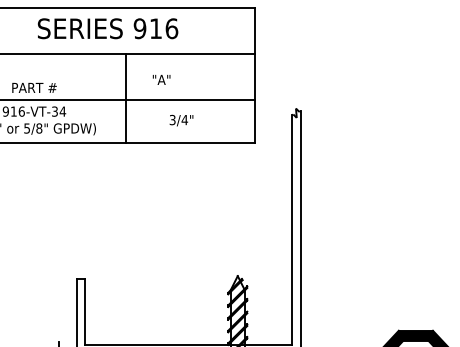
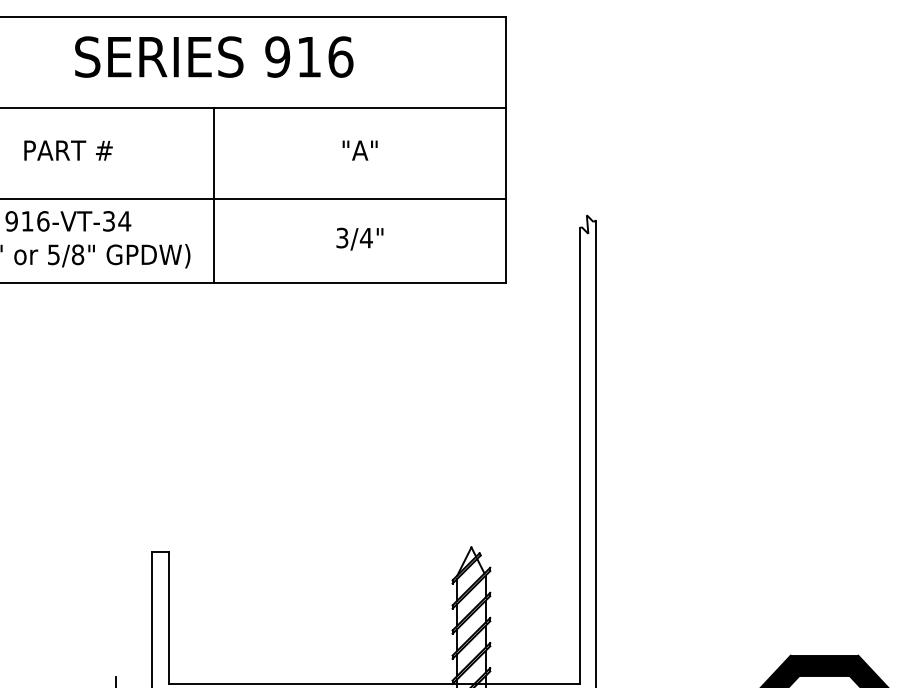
text: (161, 79) -> (359, 149), moved
text: (34, 87) -> (68, 149), moved
line: (126, 98) -> (215, 195), moved

